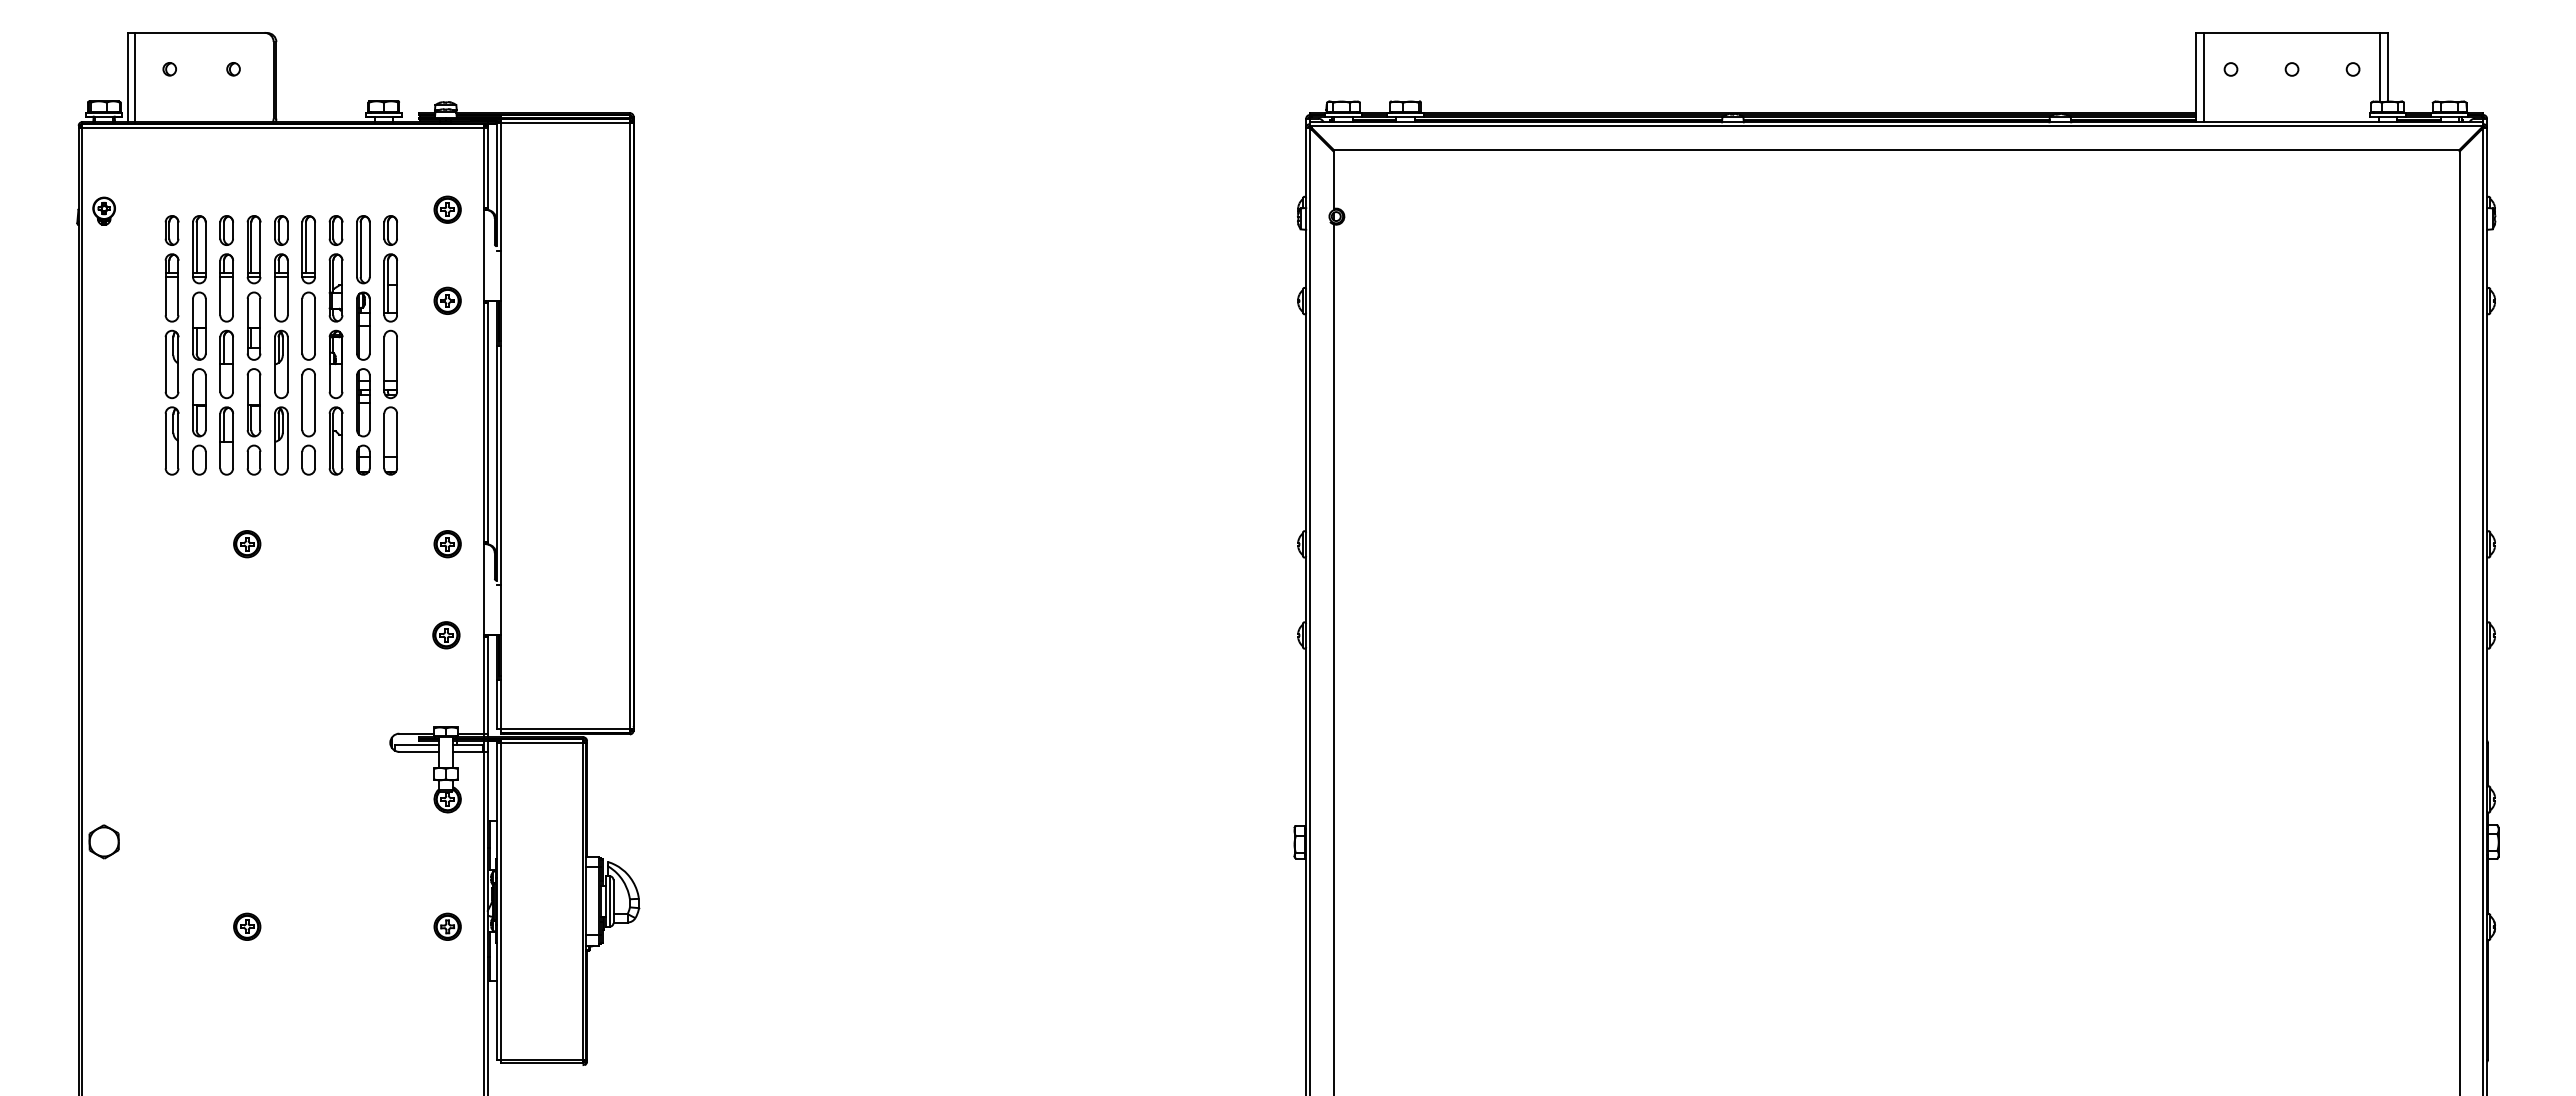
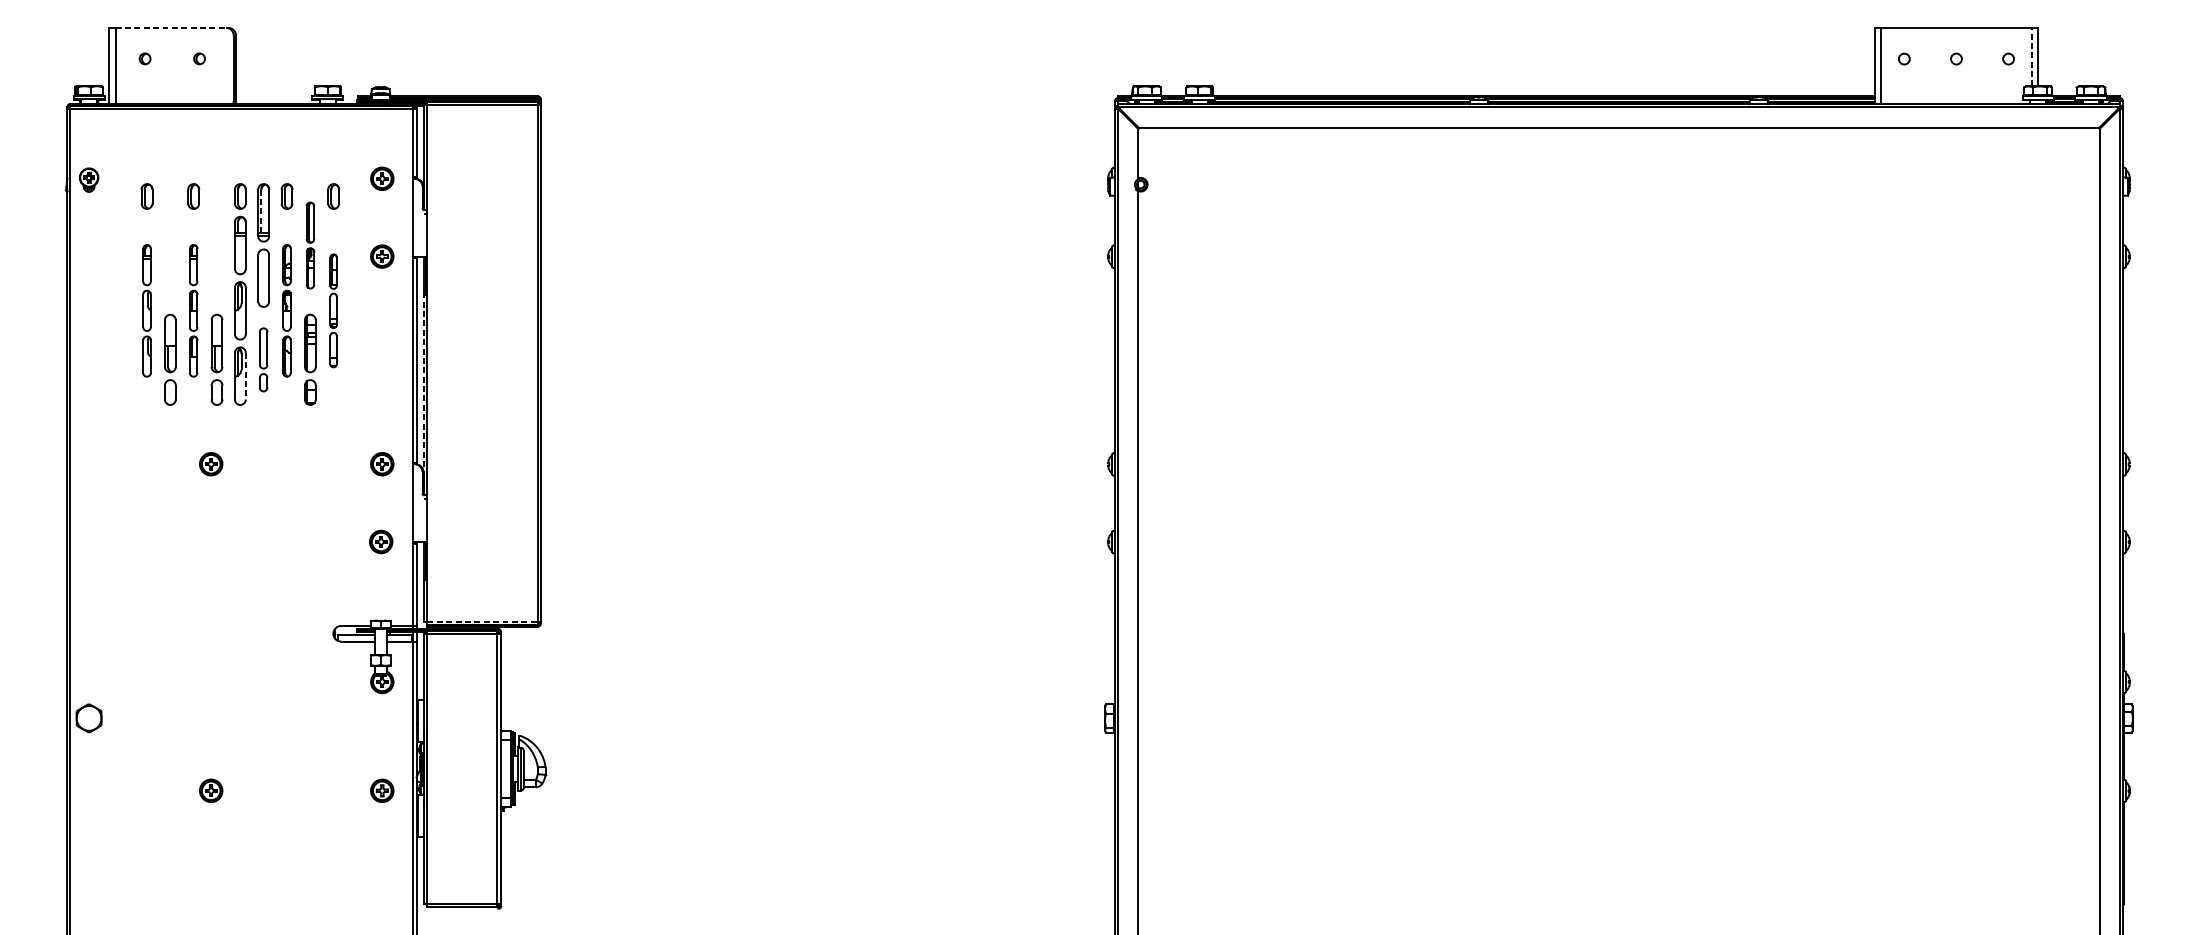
line: (199, 32) -> (170, 27), solid -> dashed
line: (2380, 66) -> (2031, 56), solid -> dashed
line: (306, 247) -> (261, 211), solid -> dashed
part: (199, 287) -> (170, 245), removed
part: (253, 287) -> (216, 245), removed
part: (363, 287) -> (310, 245), size x0.7
part: (171, 364) -> (146, 310), size x0.7
part: (226, 364) -> (193, 310), size x0.7
part: (335, 364) -> (286, 310), size x0.7
part: (390, 364) -> (333, 310), size x0.6
part: (308, 421) -> (263, 359), size x0.7
line: (287, 441) -> (245, 376), solid -> dashed
line: (496, 463) -> (423, 395), solid -> dashed
line: (565, 728) -> (482, 621), solid -> dashed

